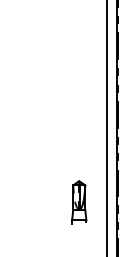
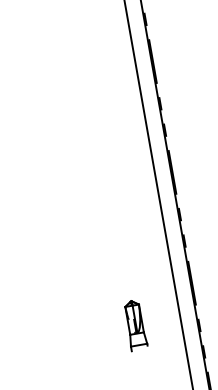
part: (79, 202) -> (135, 324), size x0.7

